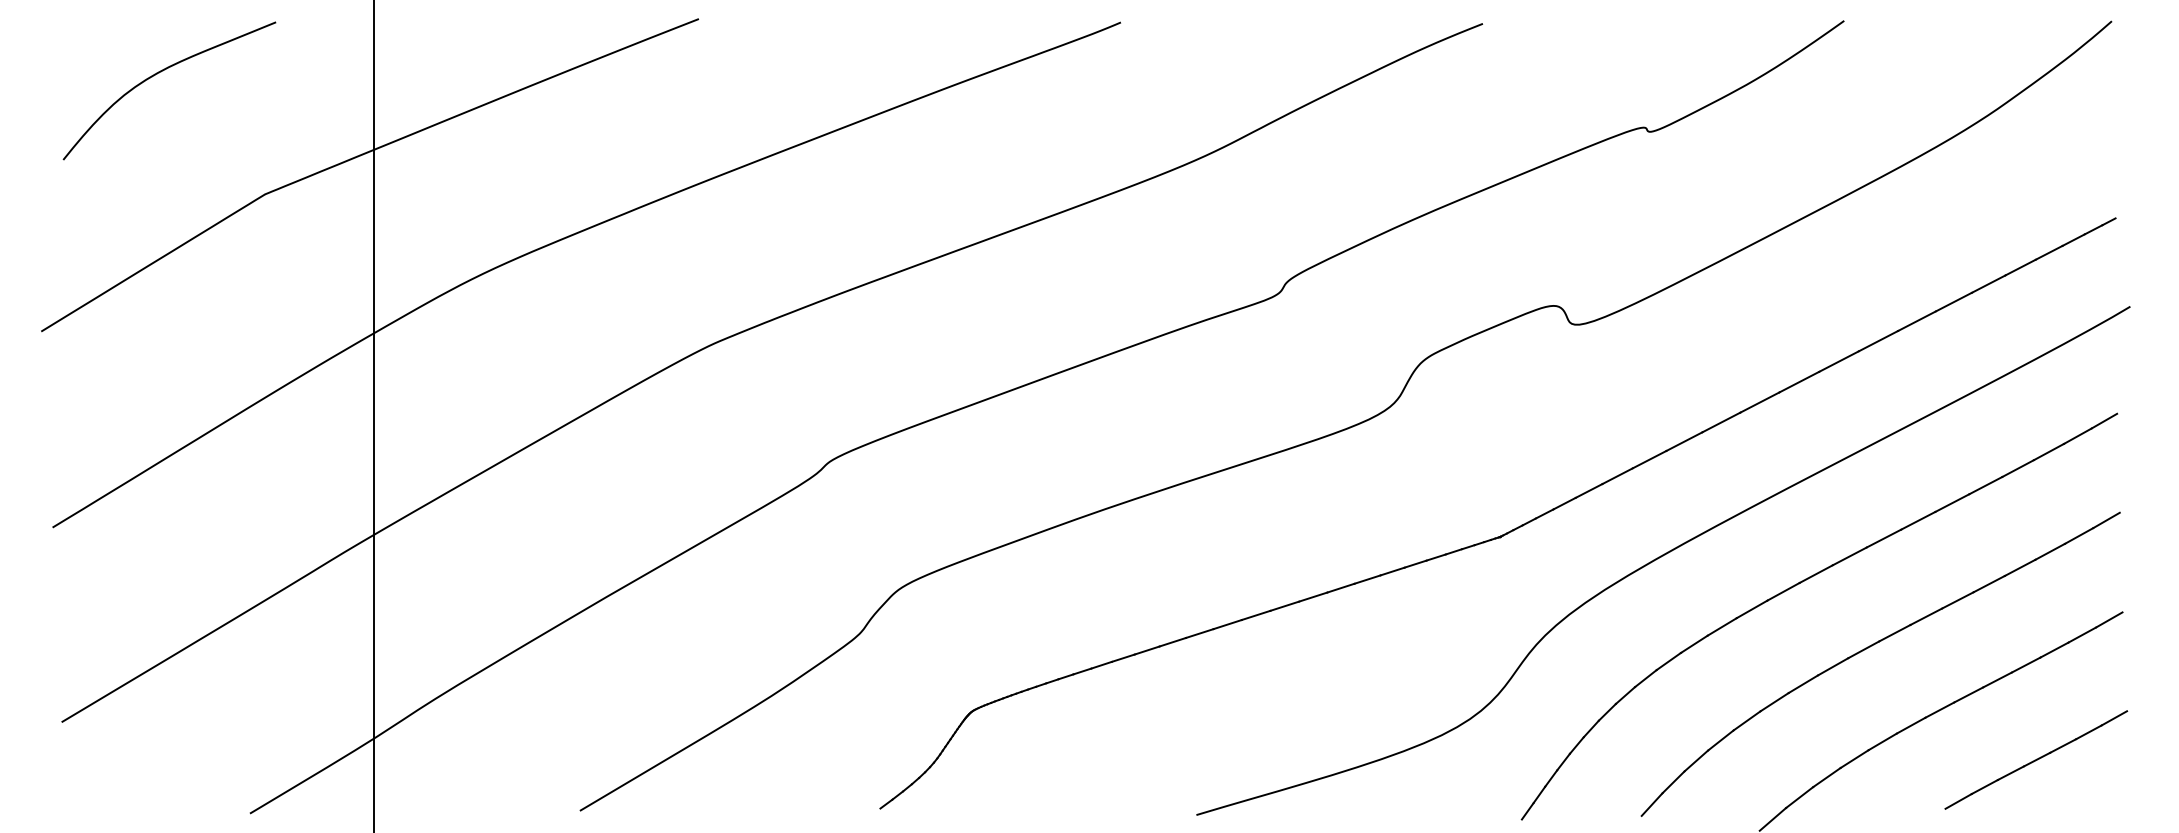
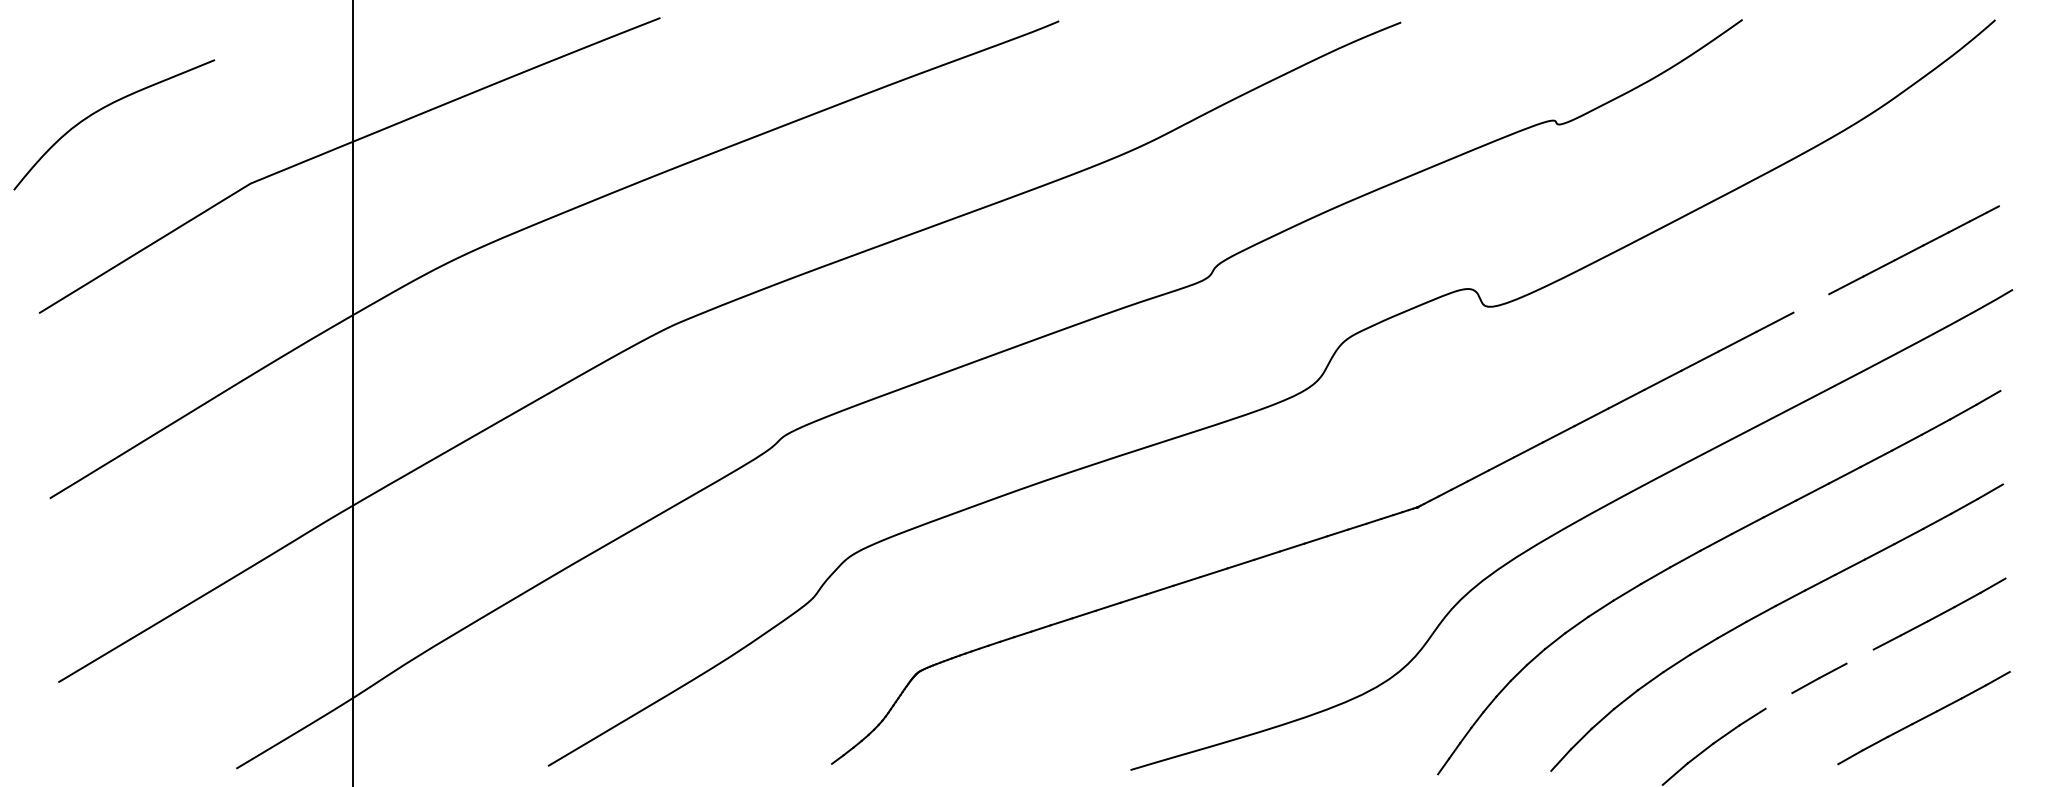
curve: (161, 72) -> (106, 107), moved
line: (1917, 321) -> (1811, 303), removed
line: (1967, 694) -> (1859, 656), removed
line: (1882, 741) -> (1778, 700), removed

